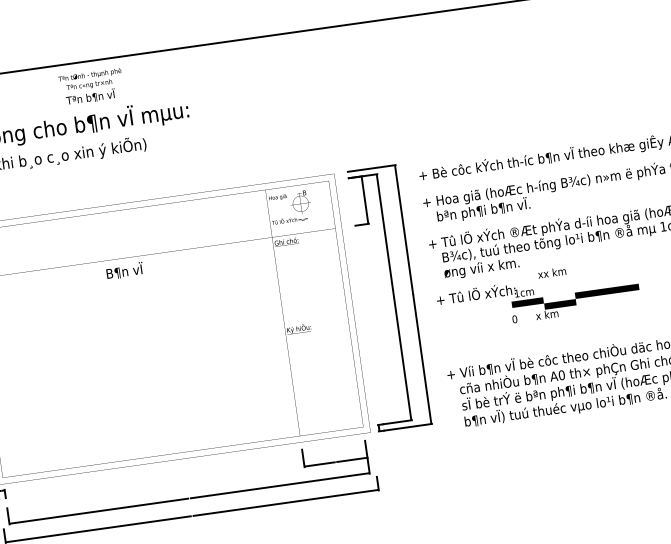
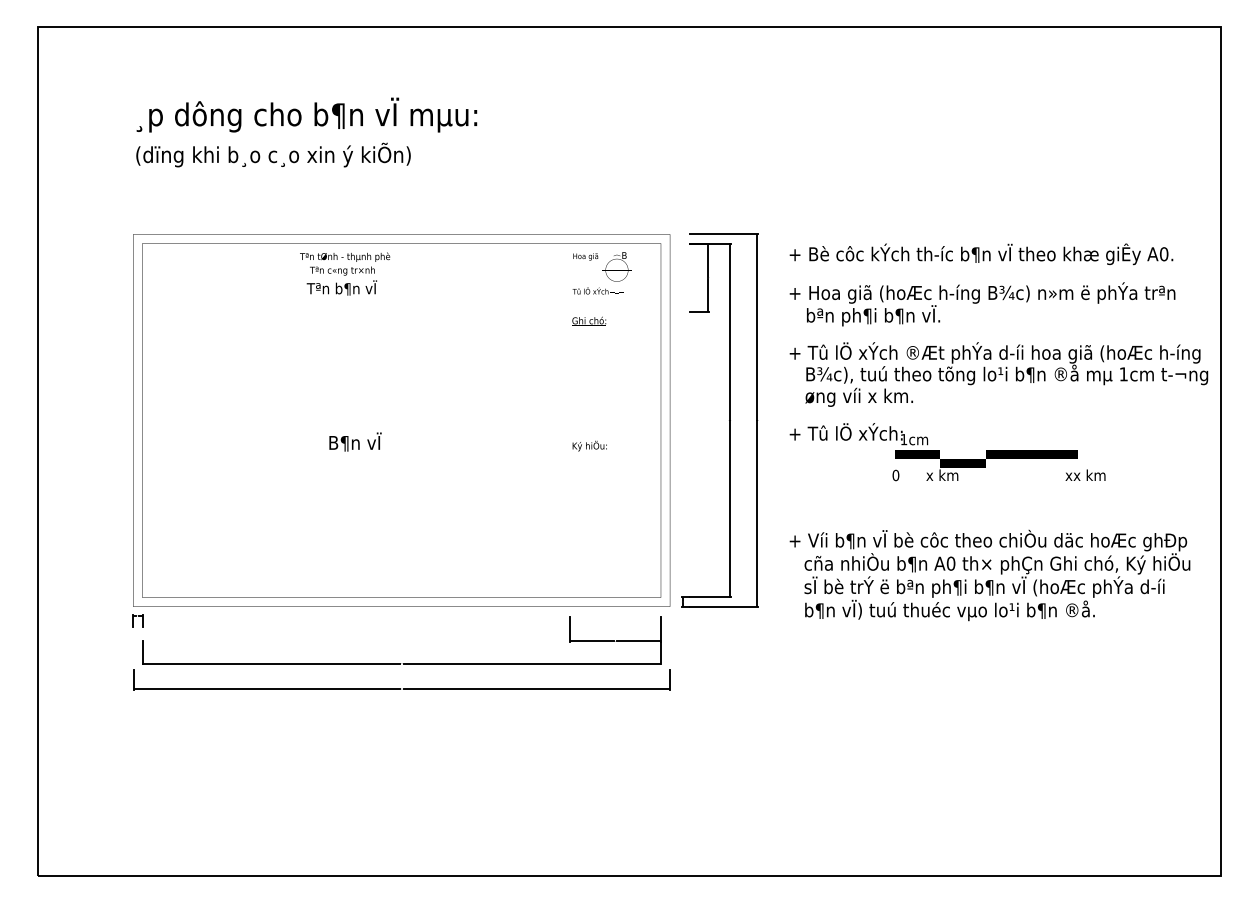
text: (91, 86) -> (345, 273), moved
text: (124, 270) -> (355, 441), moved
text: (551, 272) -> (1085, 474), moved

